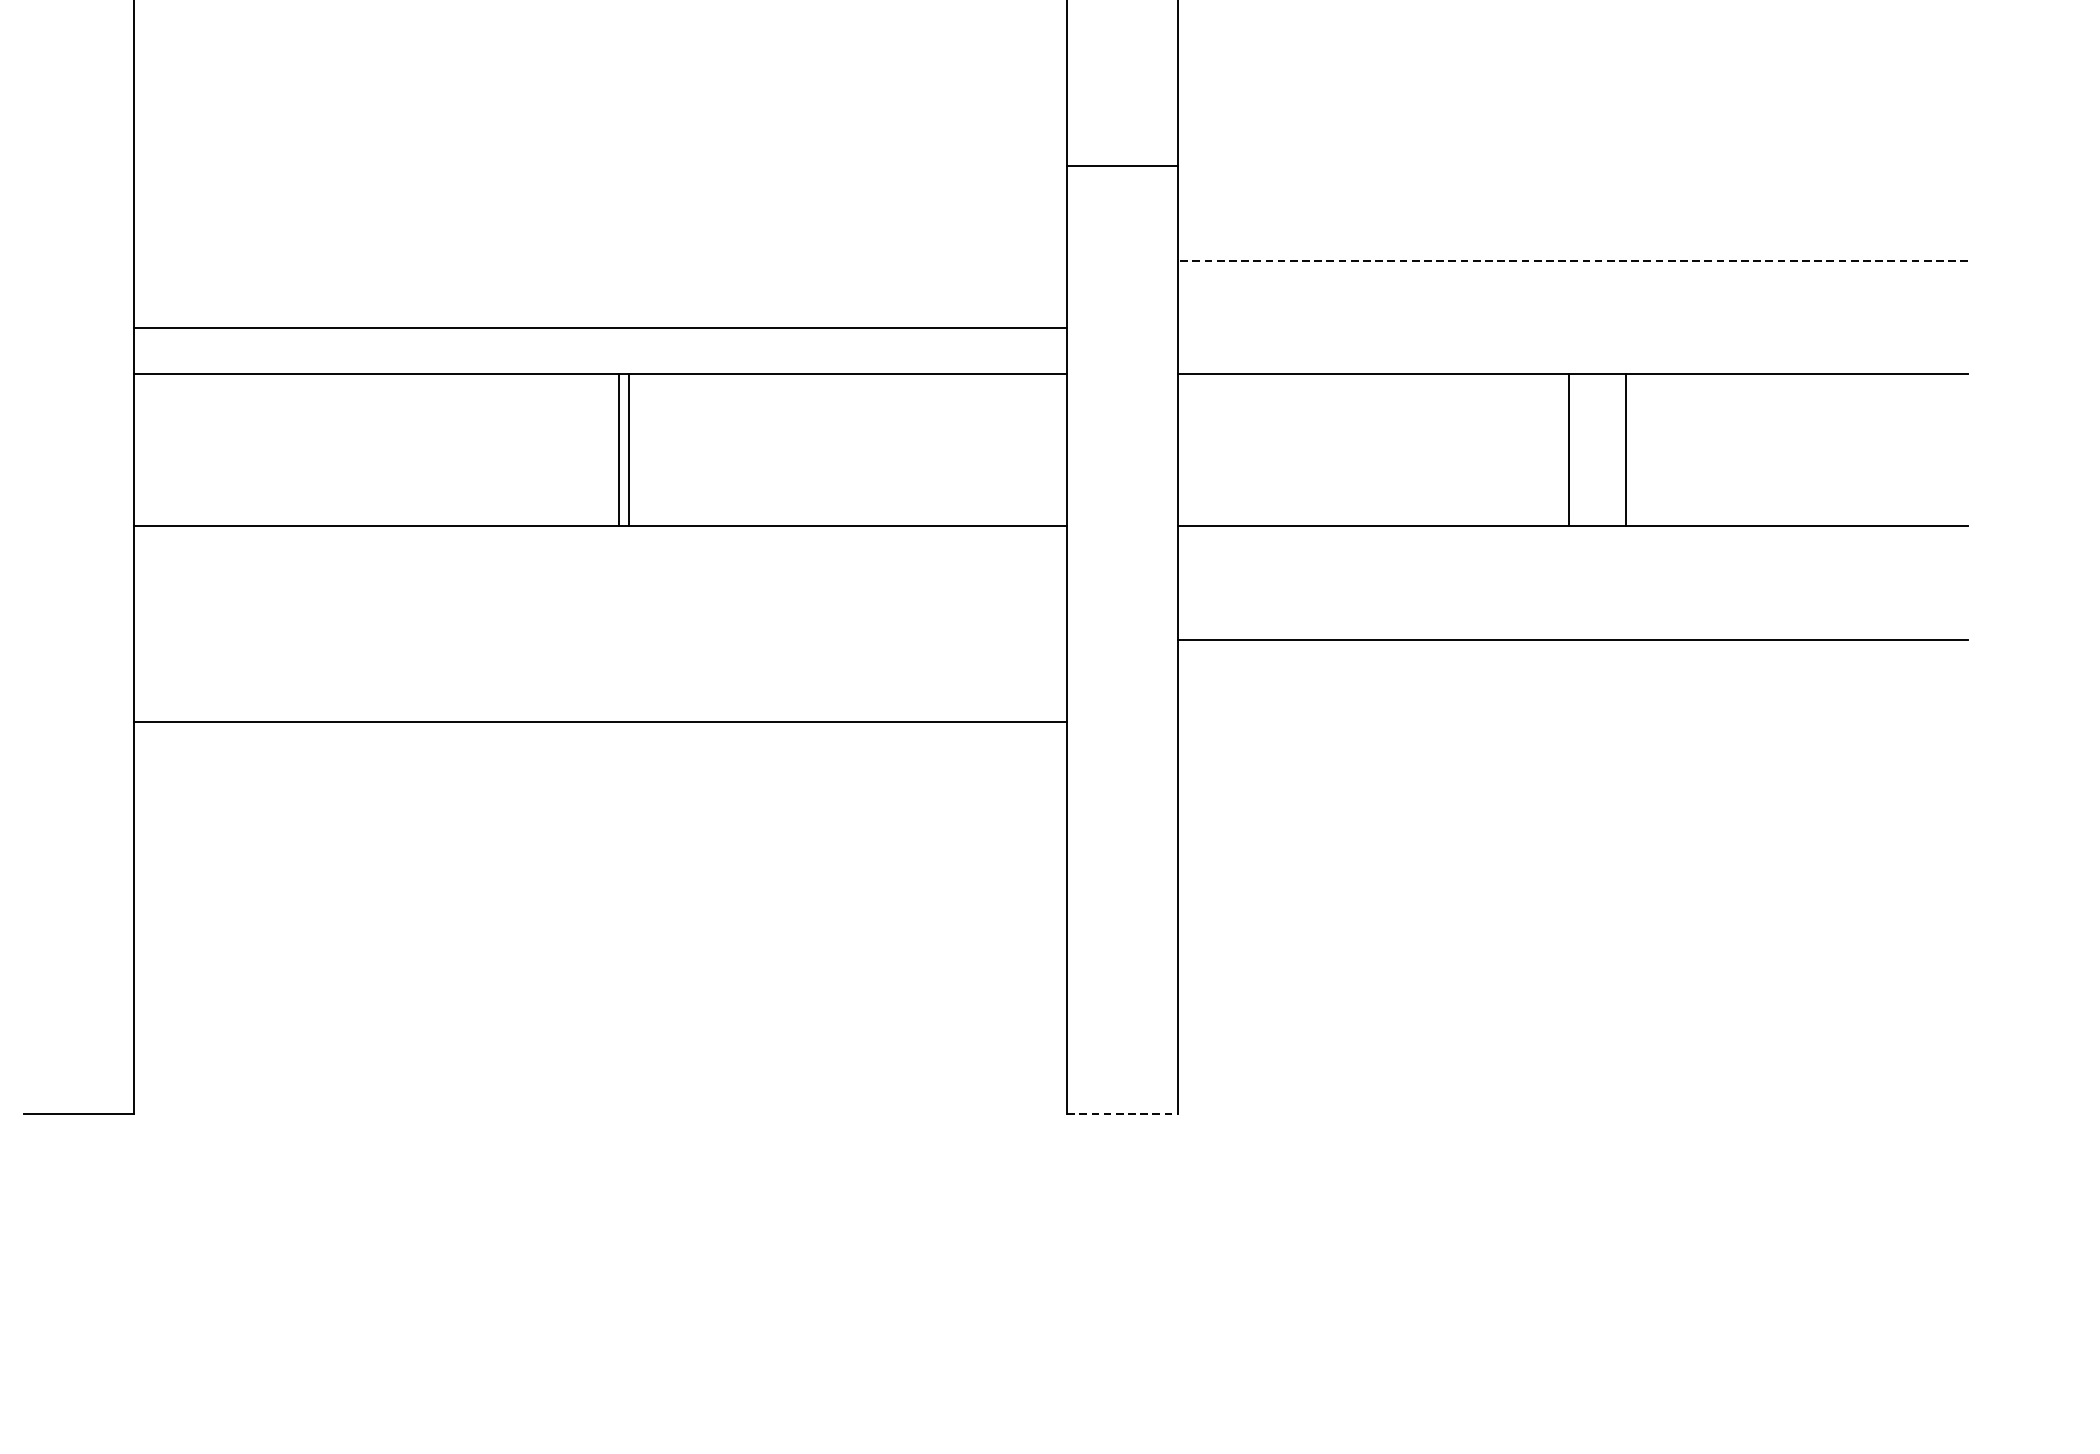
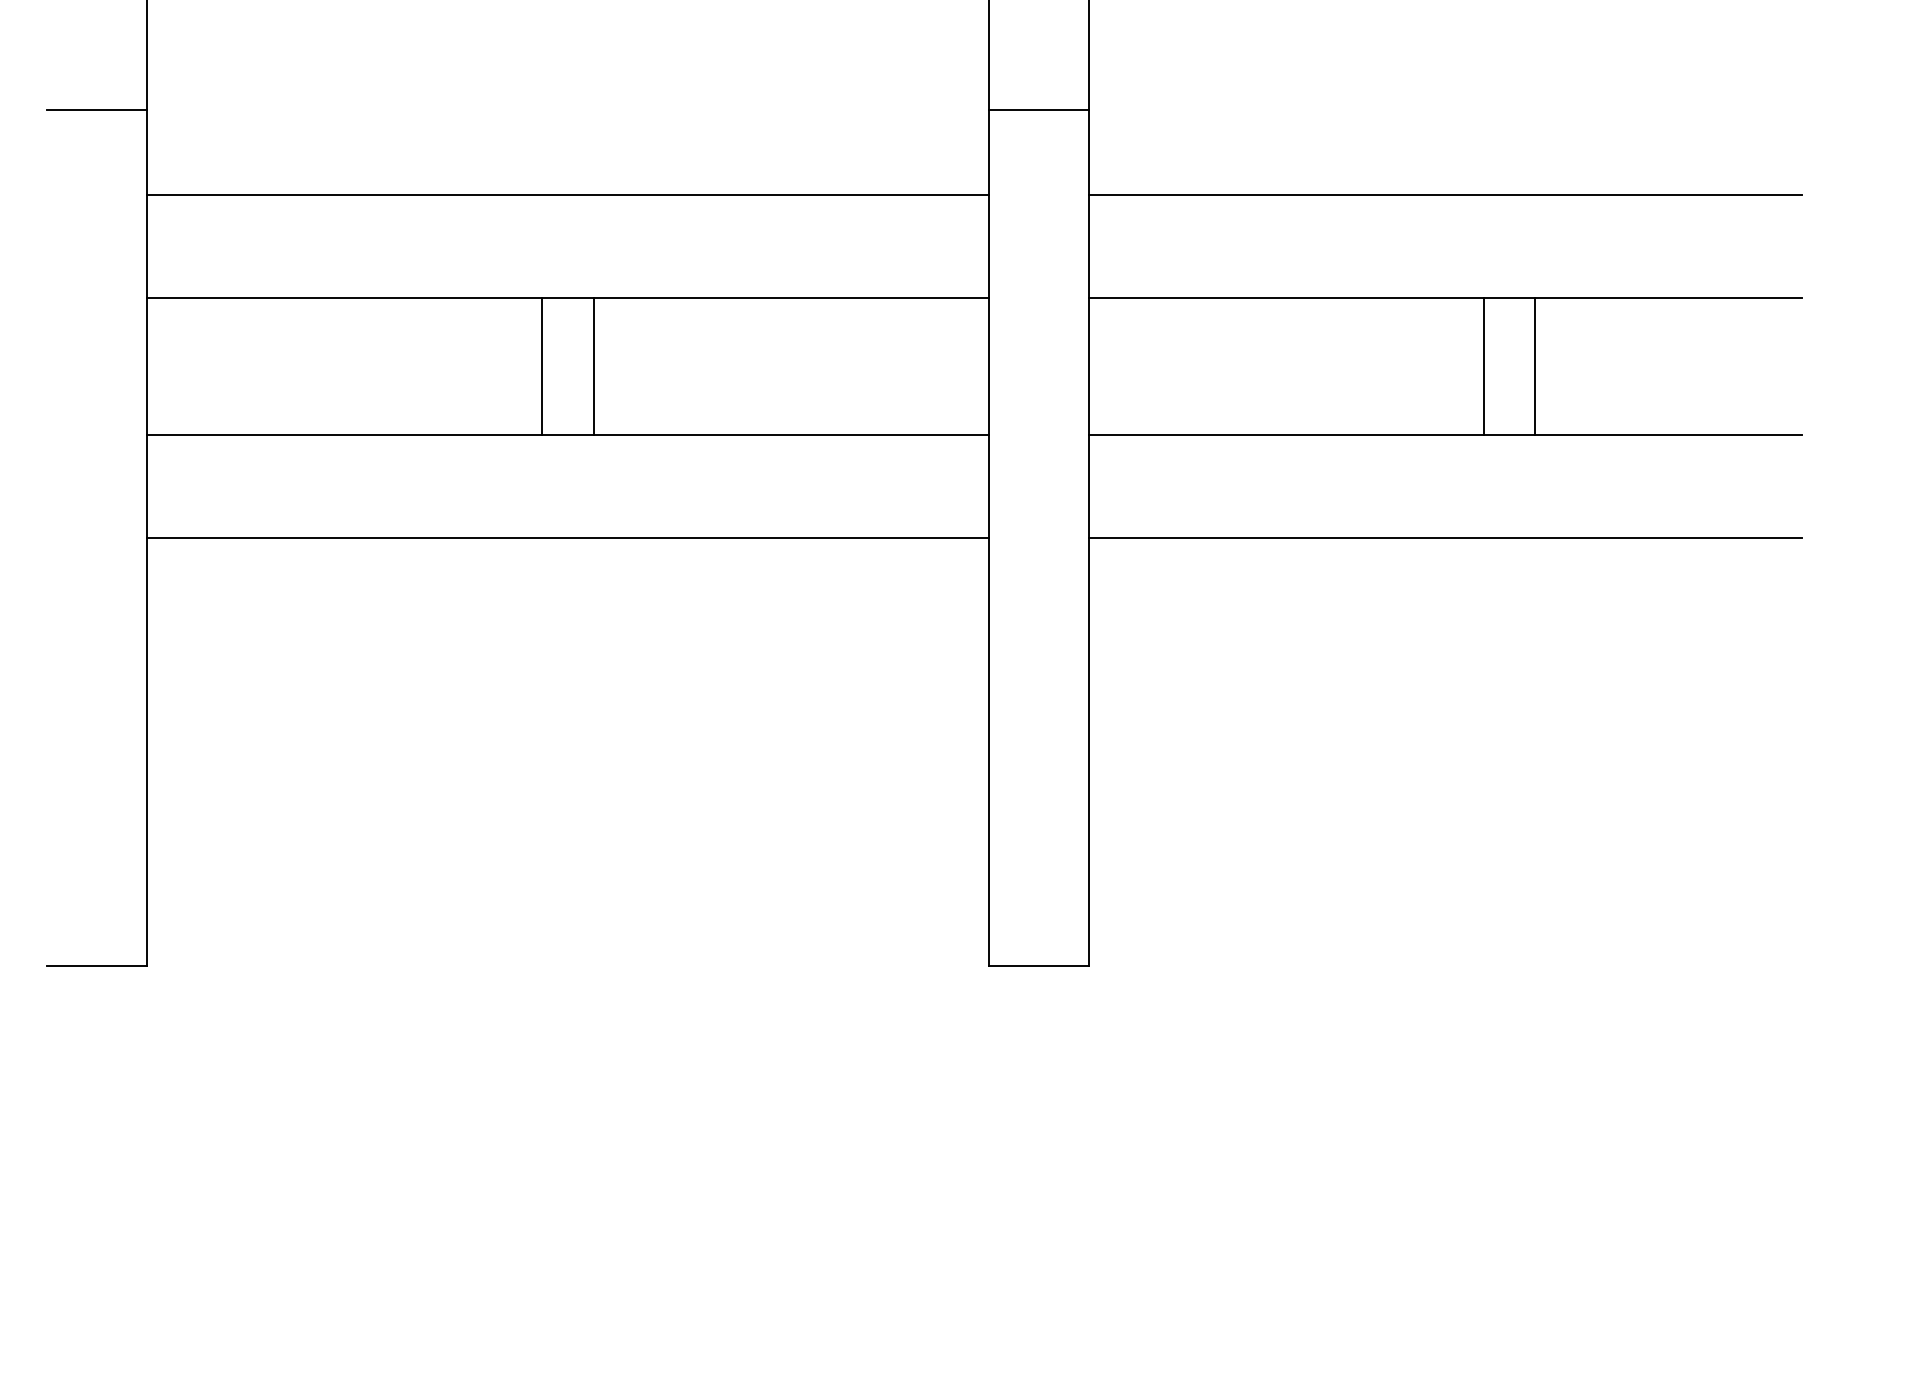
line: (79, 165) -> (97, 109), added
line: (1573, 260) -> (1445, 195), dashed -> solid
line: (600, 328) -> (567, 195), moved
line: (618, 450) -> (542, 366), moved
line: (1568, 450) -> (1483, 366), moved
line: (1626, 450) -> (1535, 366), moved
line: (600, 721) -> (567, 537), moved
line: (1122, 1114) -> (1038, 965), dashed -> solid

